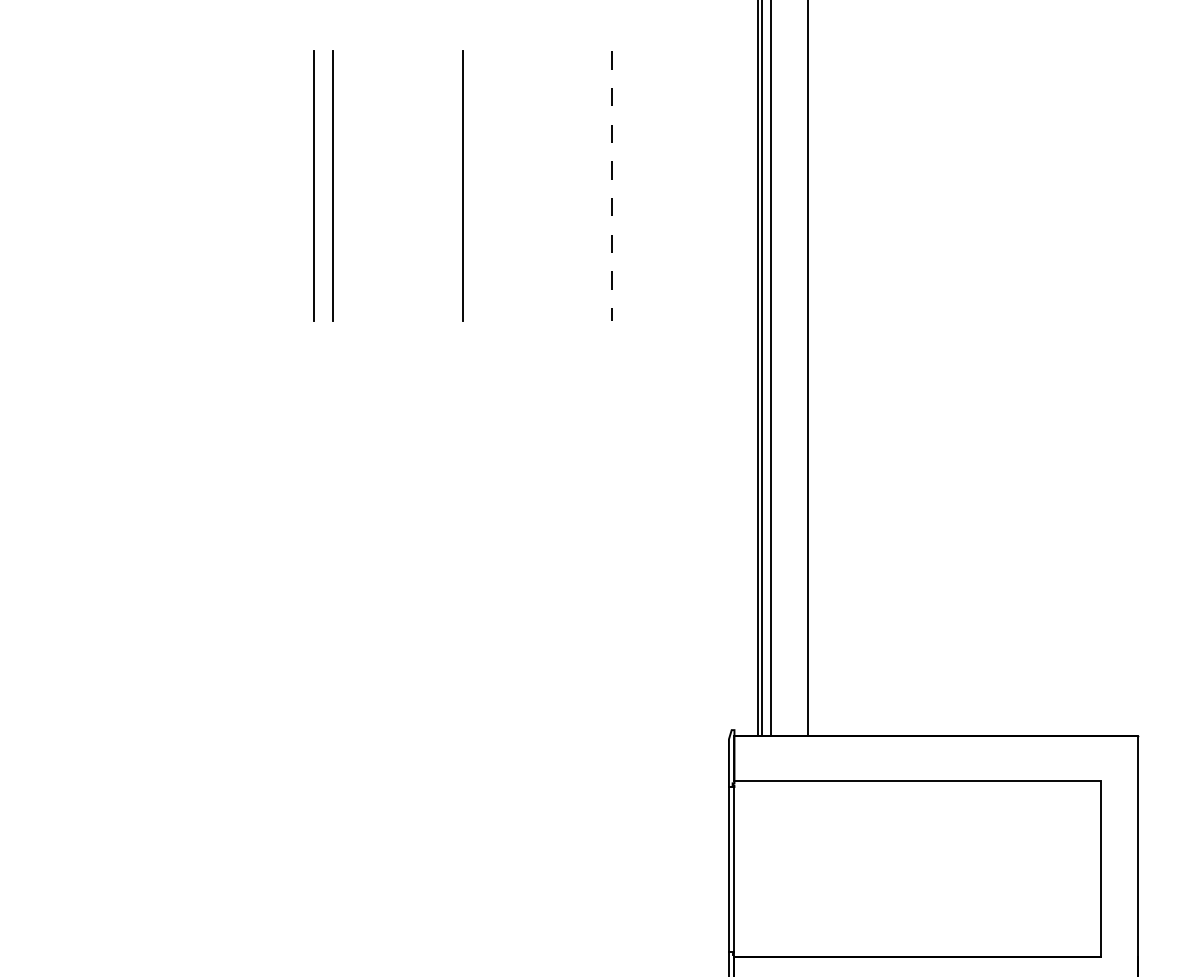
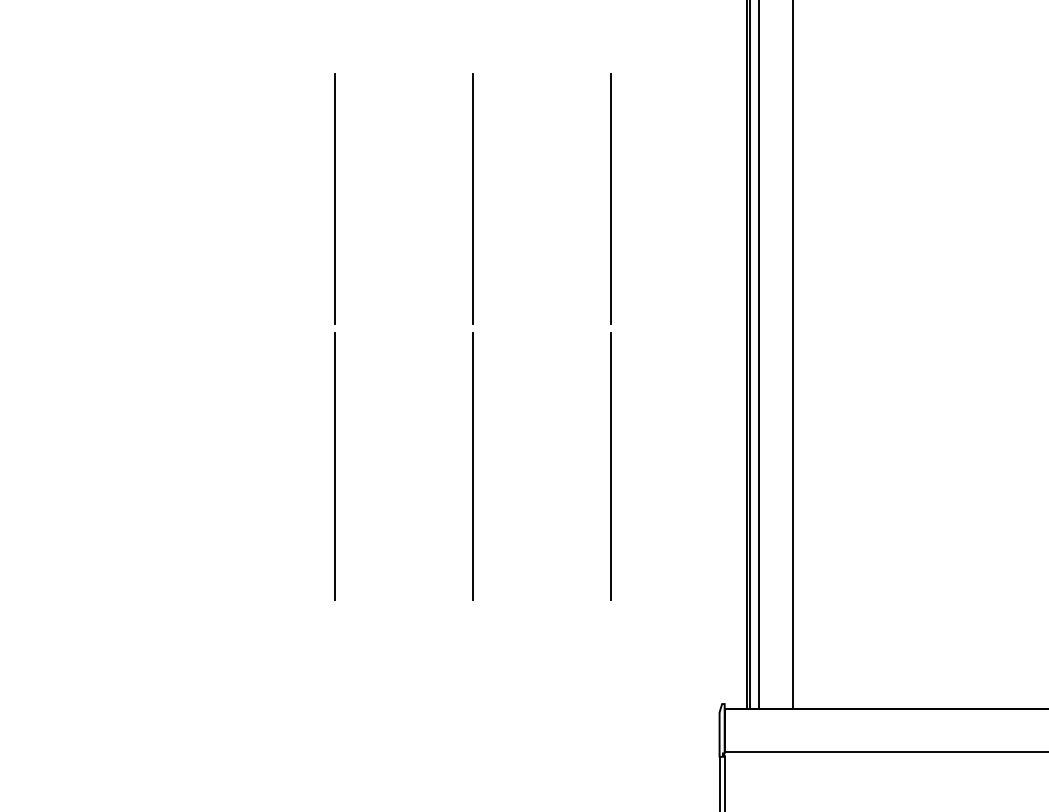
line: (332, 185) -> (351, 198), removed
line: (611, 185) -> (610, 198), dashed -> solid
line: (314, 473) -> (335, 465), added
line: (463, 473) -> (473, 465), added
line: (611, 473) -> (610, 465), added

